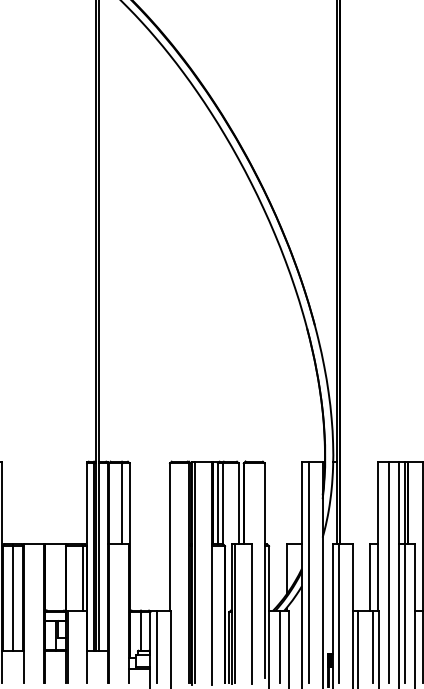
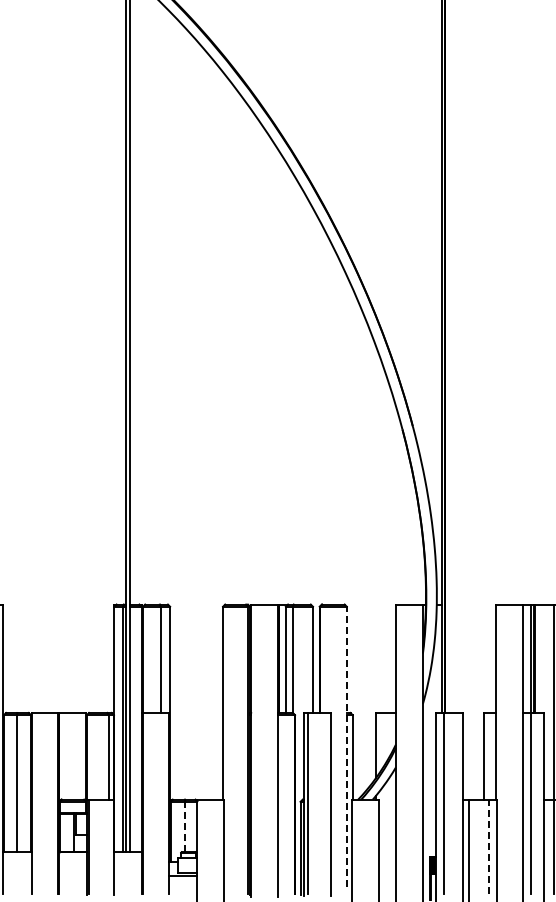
line: (264, 570) -> (346, 746), solid -> dashed
line: (194, 572) -> (255, 749), removed
line: (308, 572) -> (404, 749), removed
line: (388, 572) -> (509, 749), removed
line: (141, 631) -> (185, 826), solid -> dashed
line: (157, 646) -> (206, 846), removed
line: (279, 646) -> (366, 846), removed
line: (372, 646) -> (488, 846), solid -> dashed

